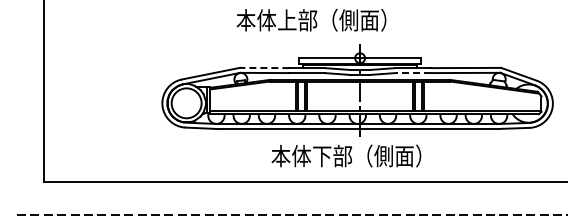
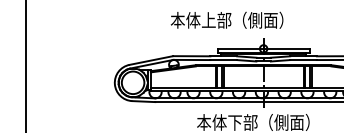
line: (264, 68) -> (191, 56), dashed -> solid
line: (413, 73) -> (303, 60), dashed -> solid

